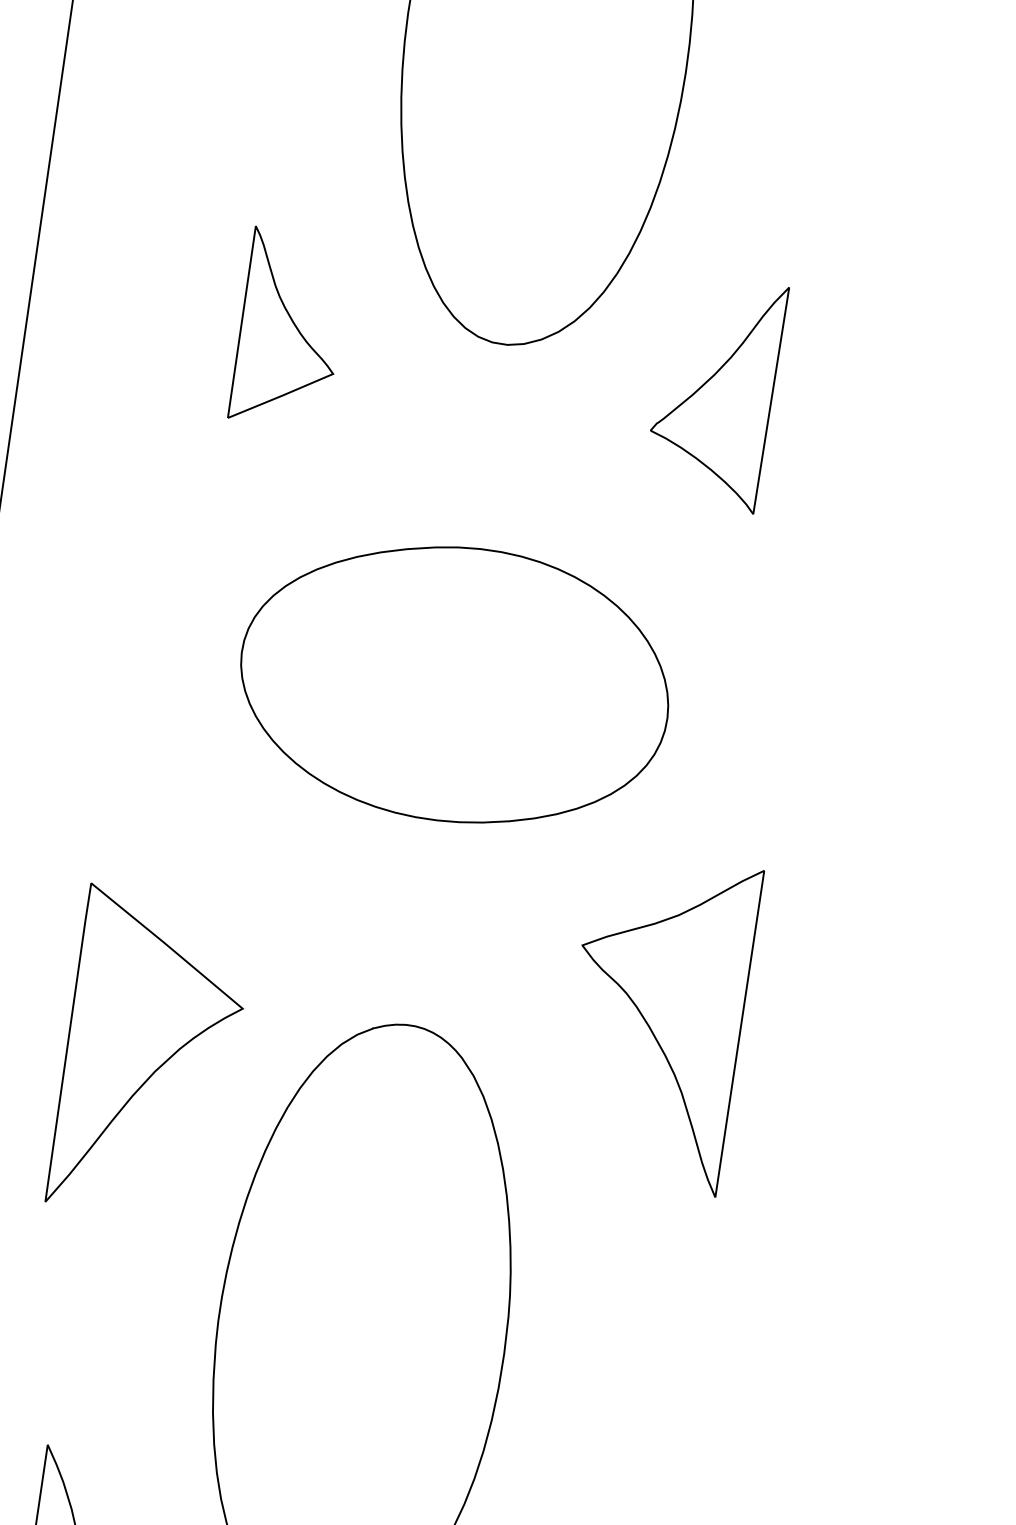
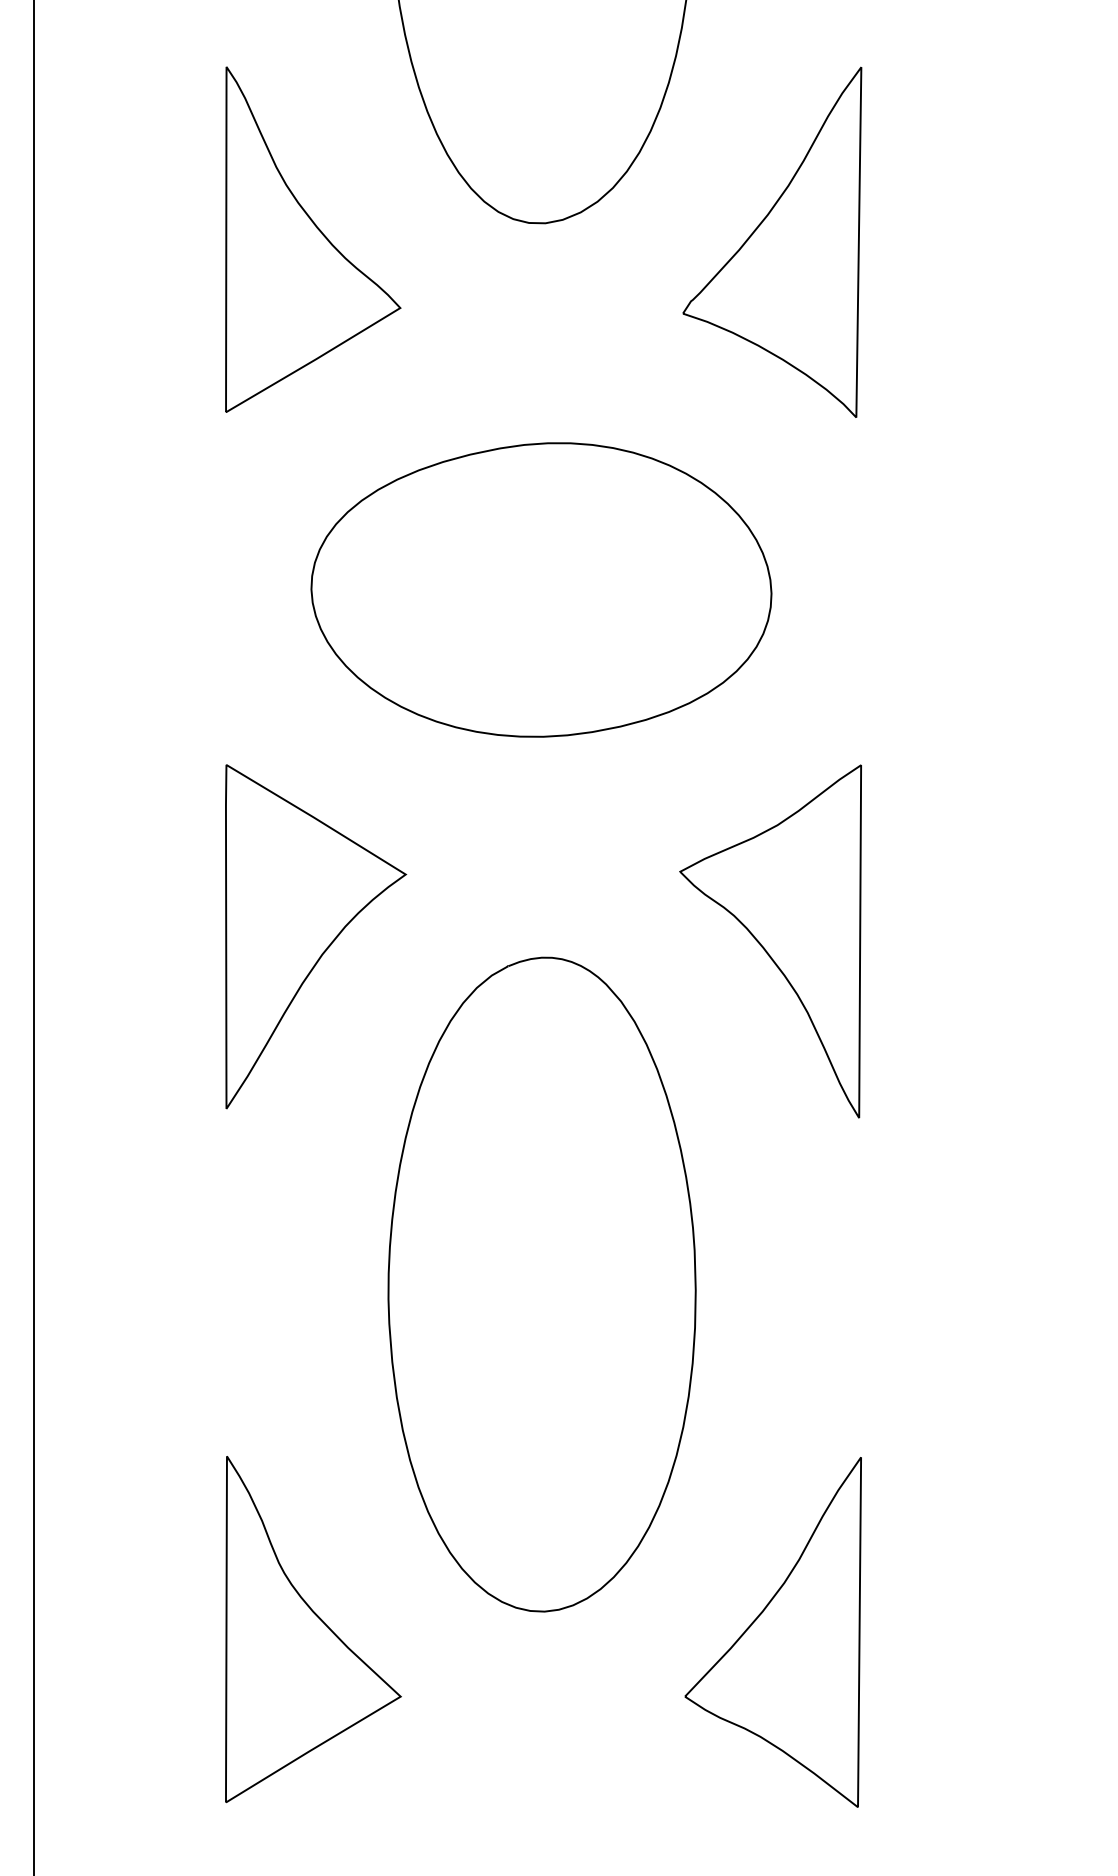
part: (290, 328) -> (313, 239), size x1.67
part: (715, 392) -> (772, 241), size x1.43
part: (656, 1022) -> (770, 941), moved
part: (151, 1054) -> (316, 936), moved

